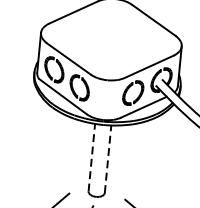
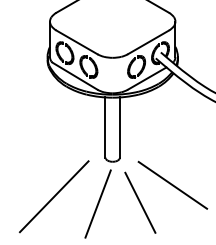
line: (91, 157) -> (105, 127), dashed -> solid
line: (107, 159) -> (119, 127), dashed -> solid

